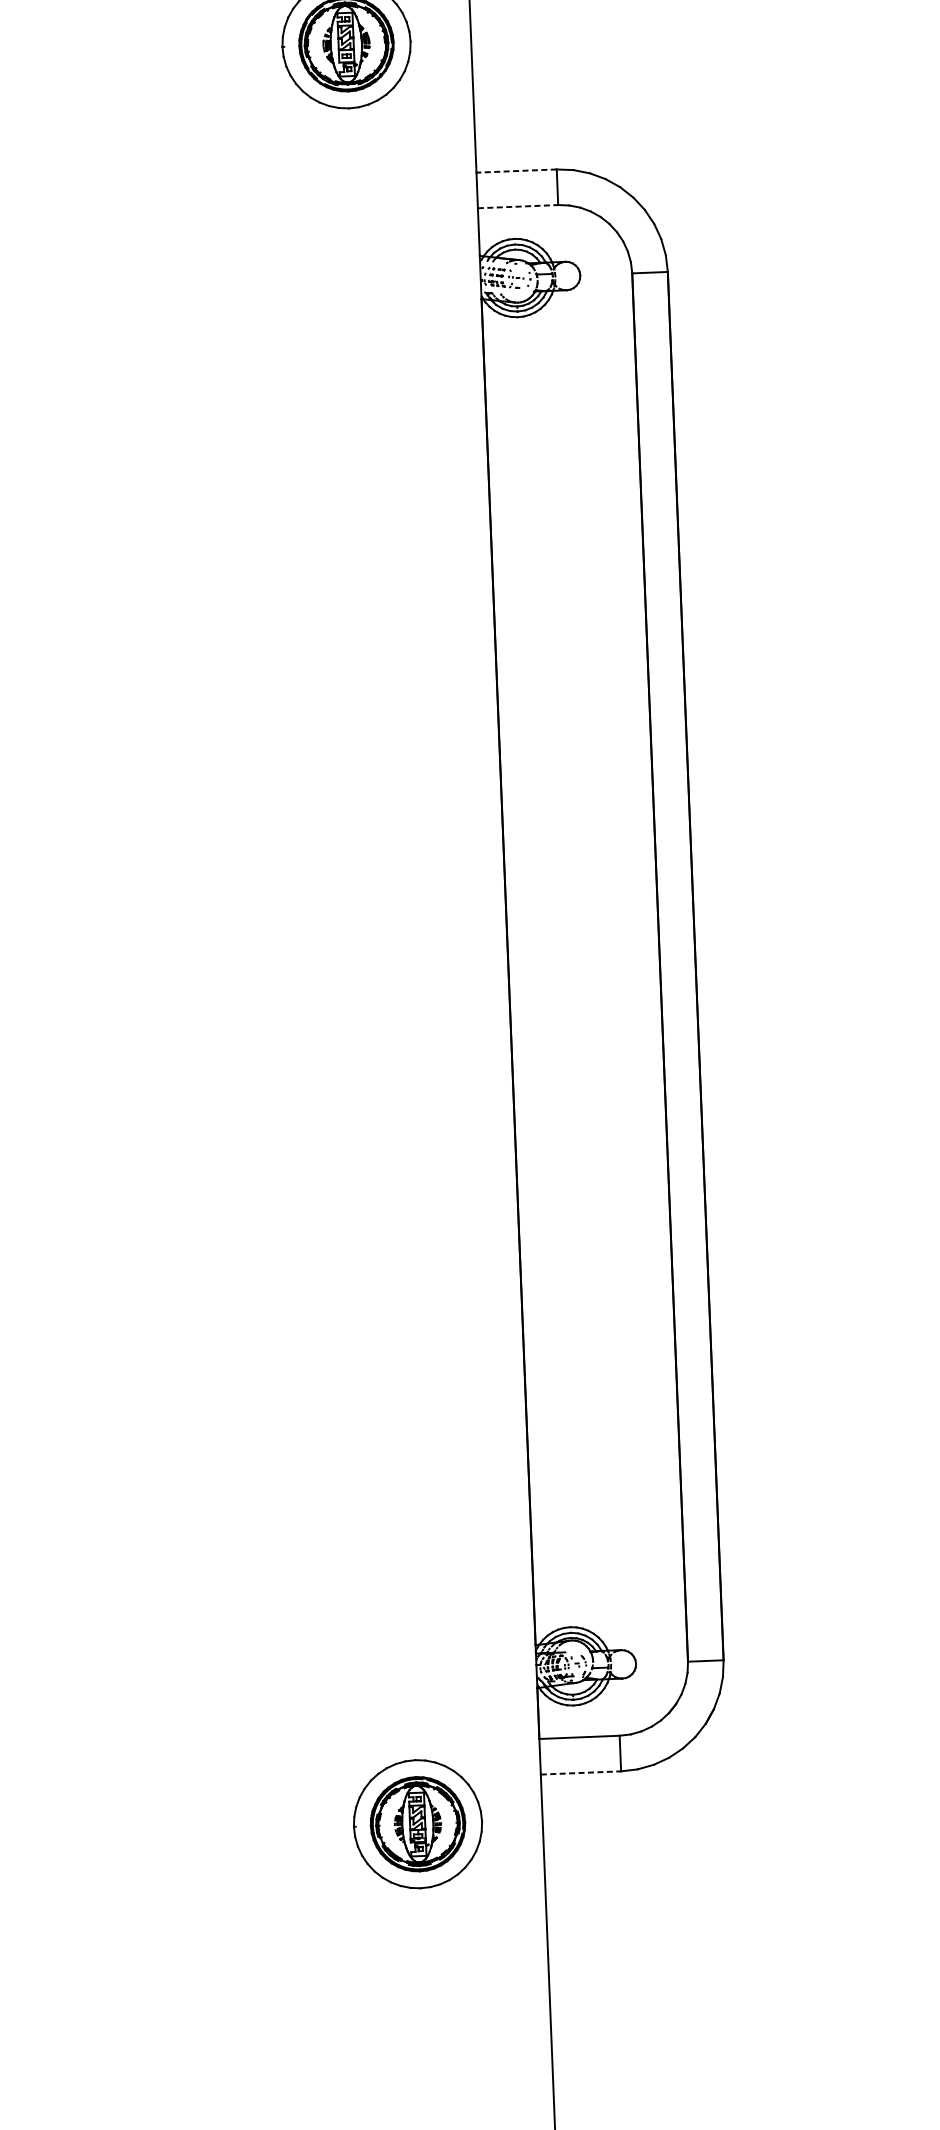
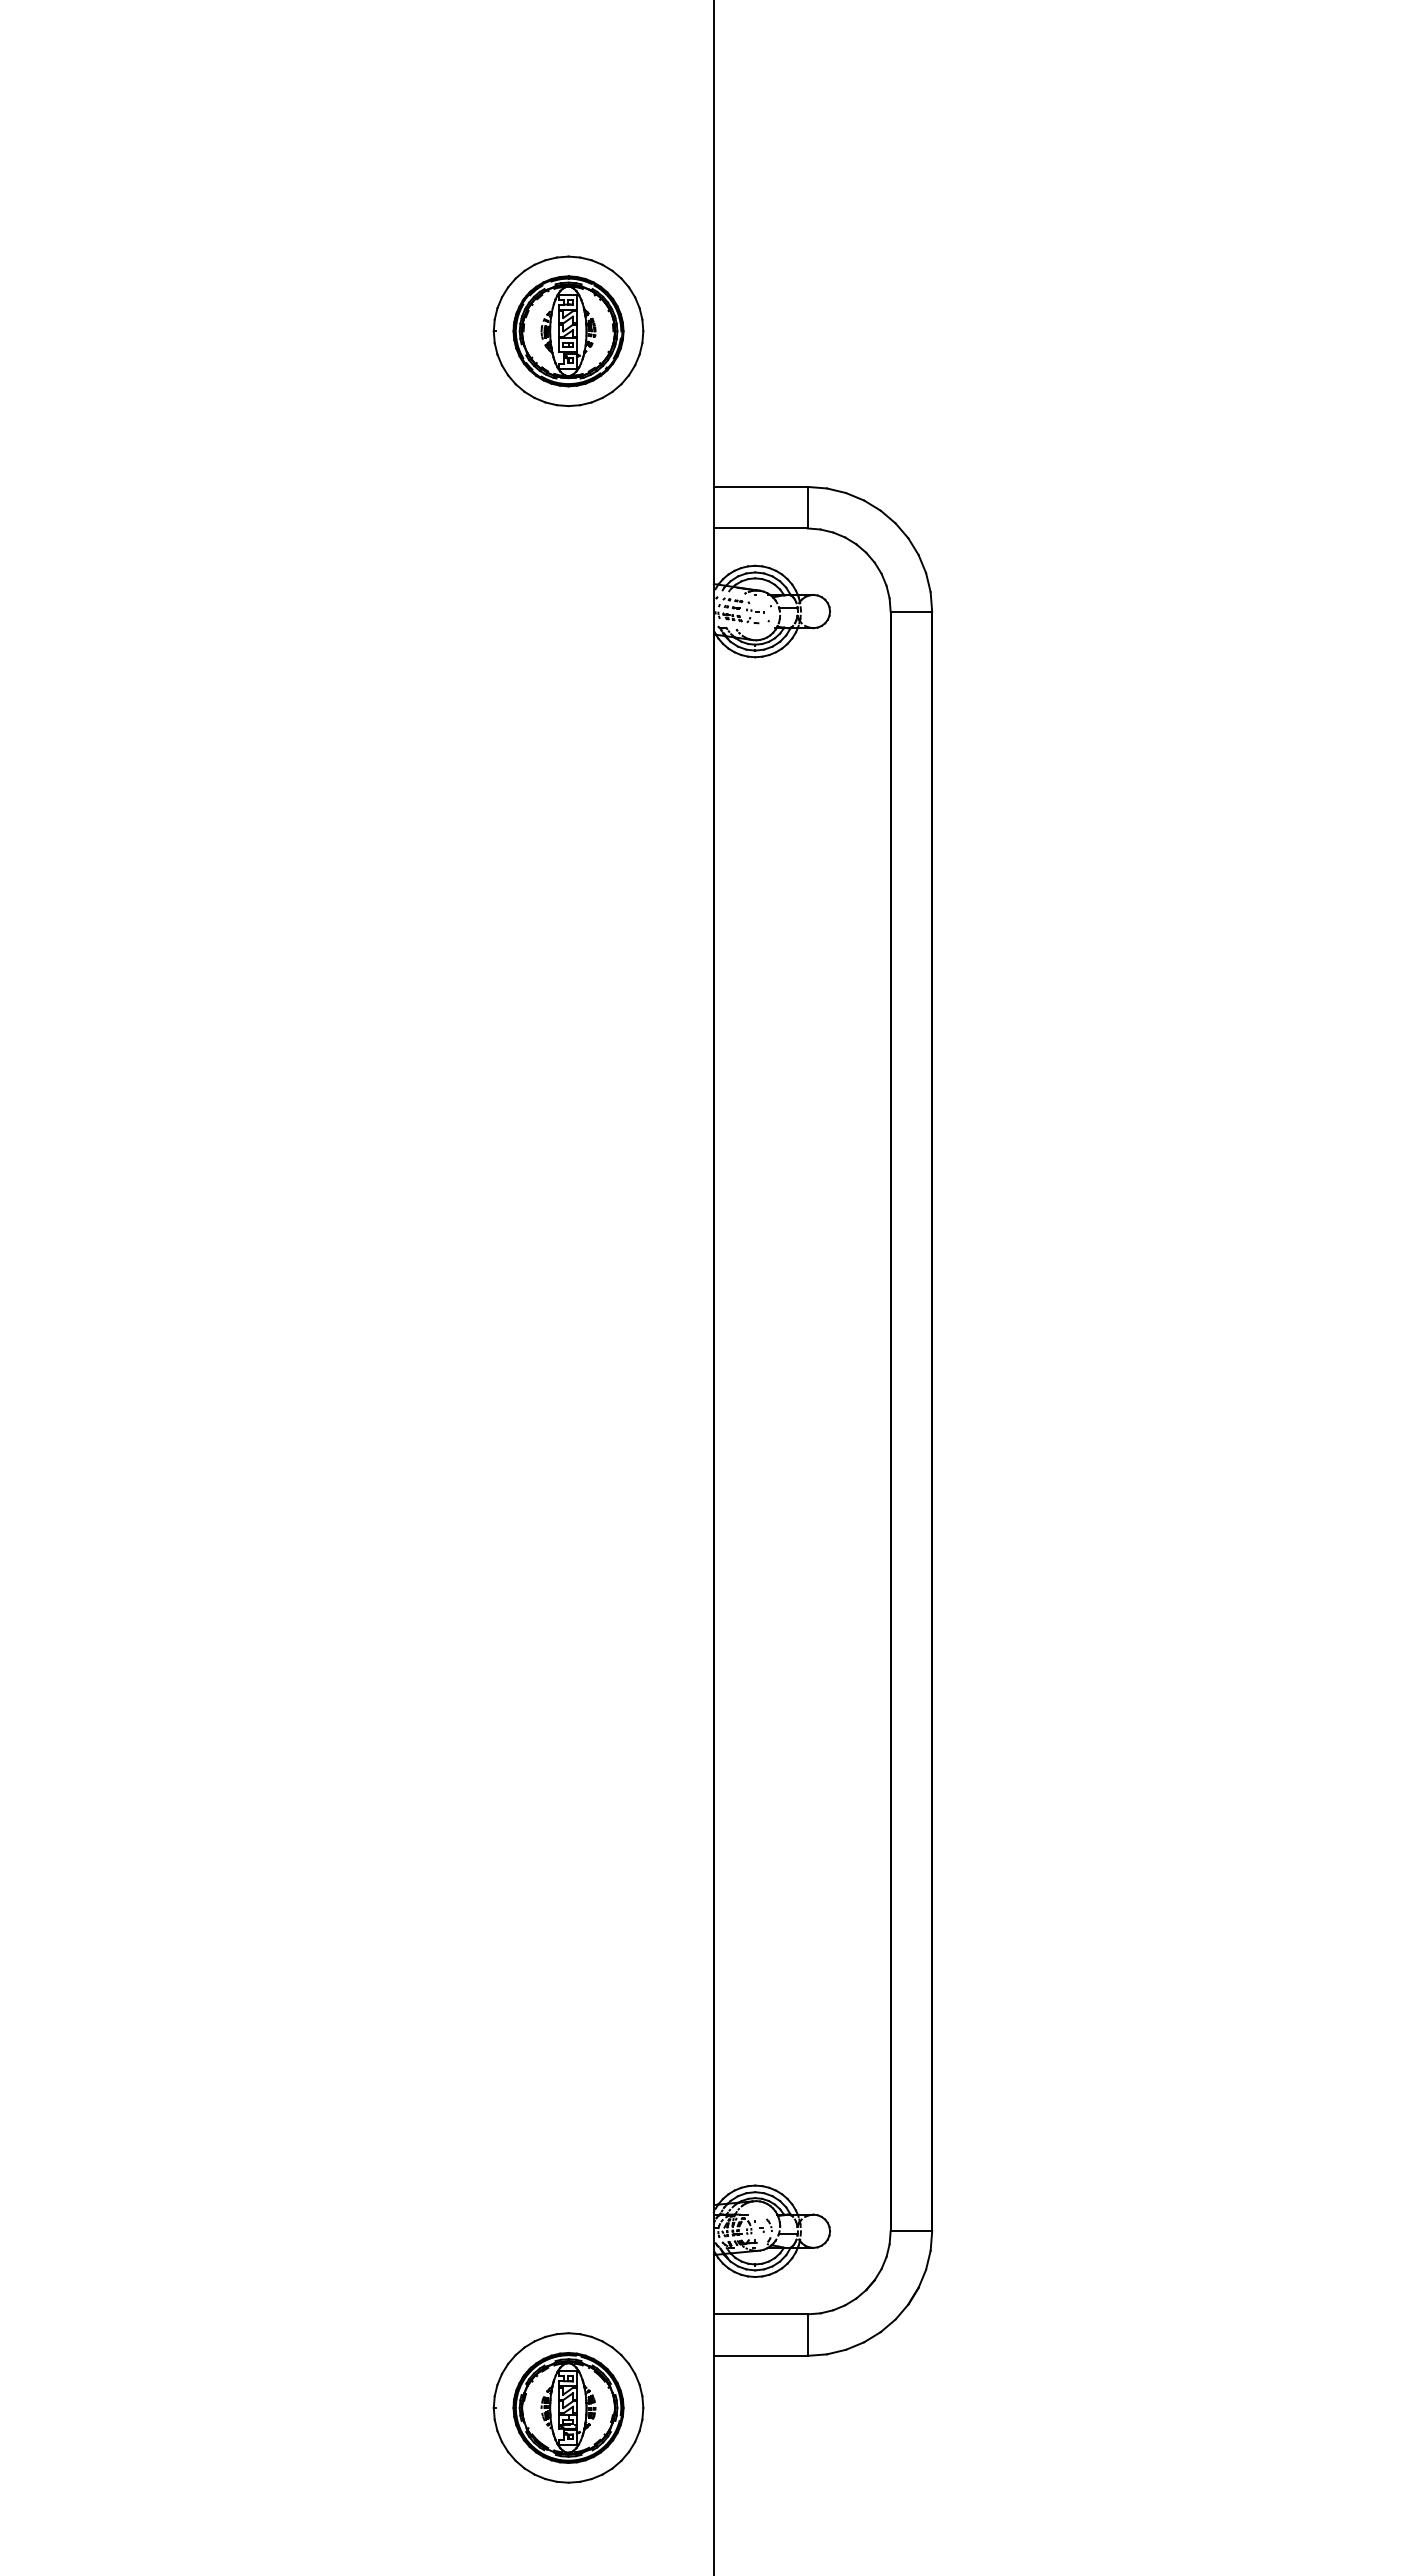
line: (516, 170) -> (760, 486), dashed -> solid
line: (517, 206) -> (760, 528), dashed -> solid
line: (580, 1772) -> (760, 2355), dashed -> solid

